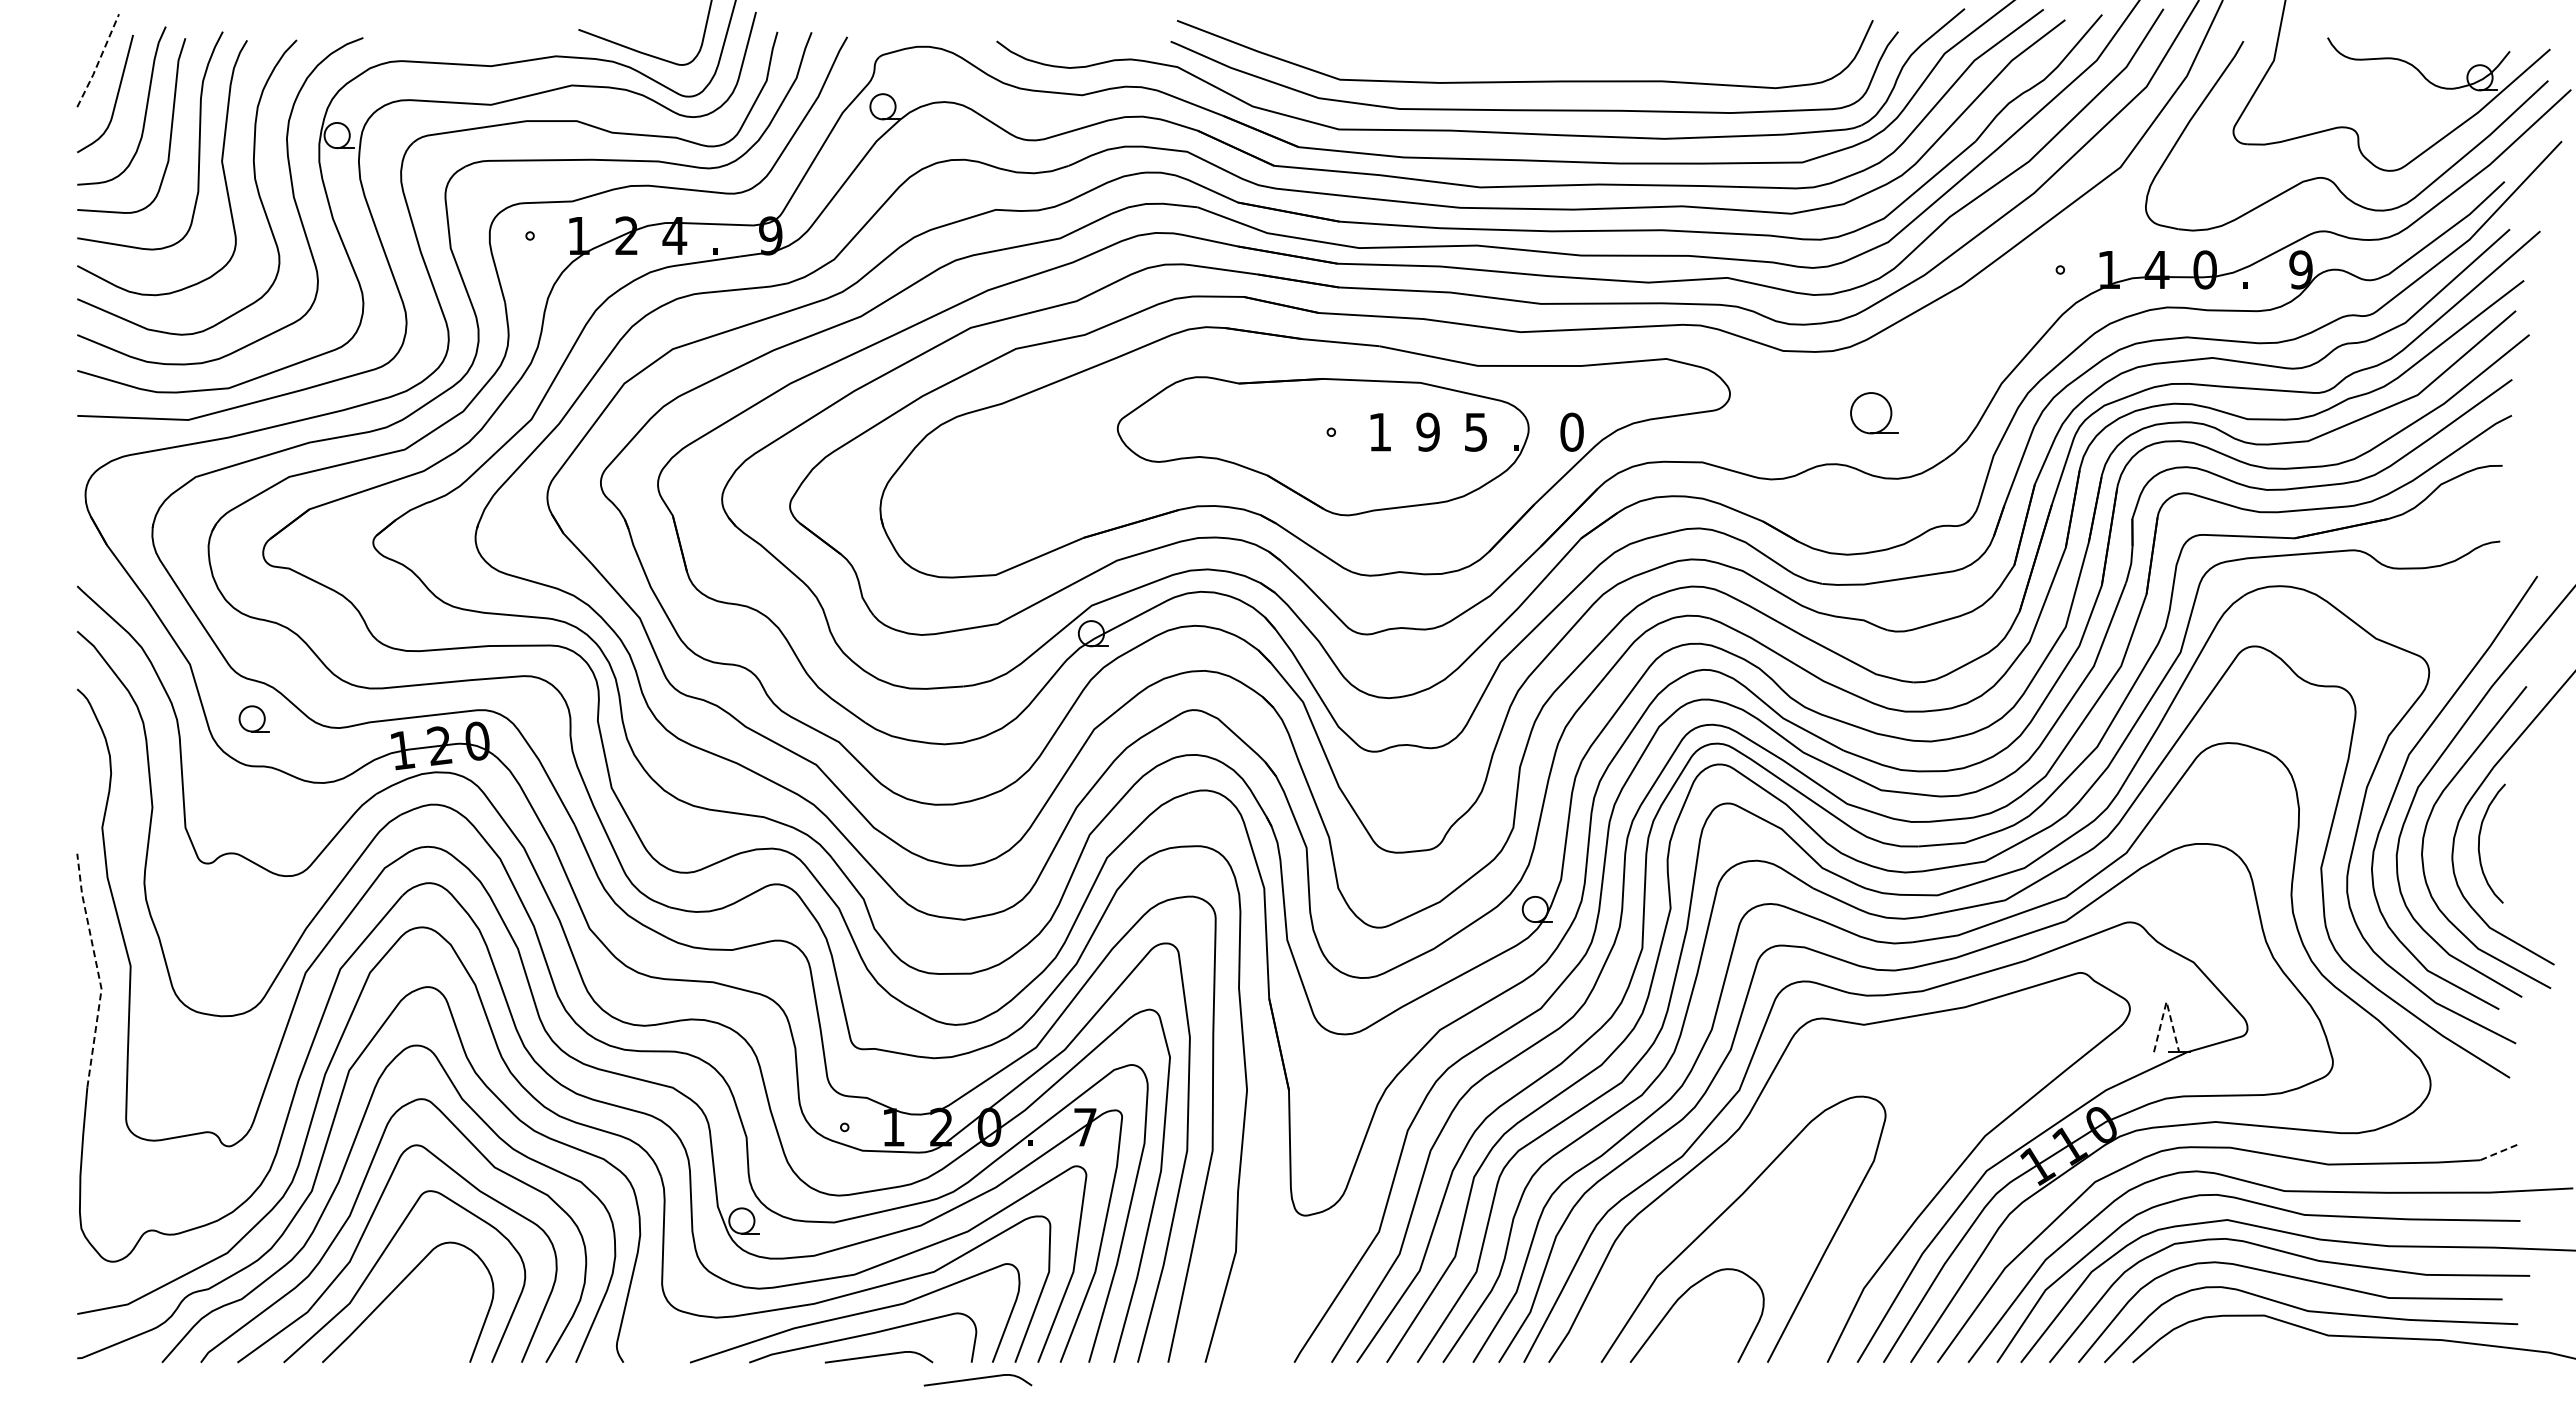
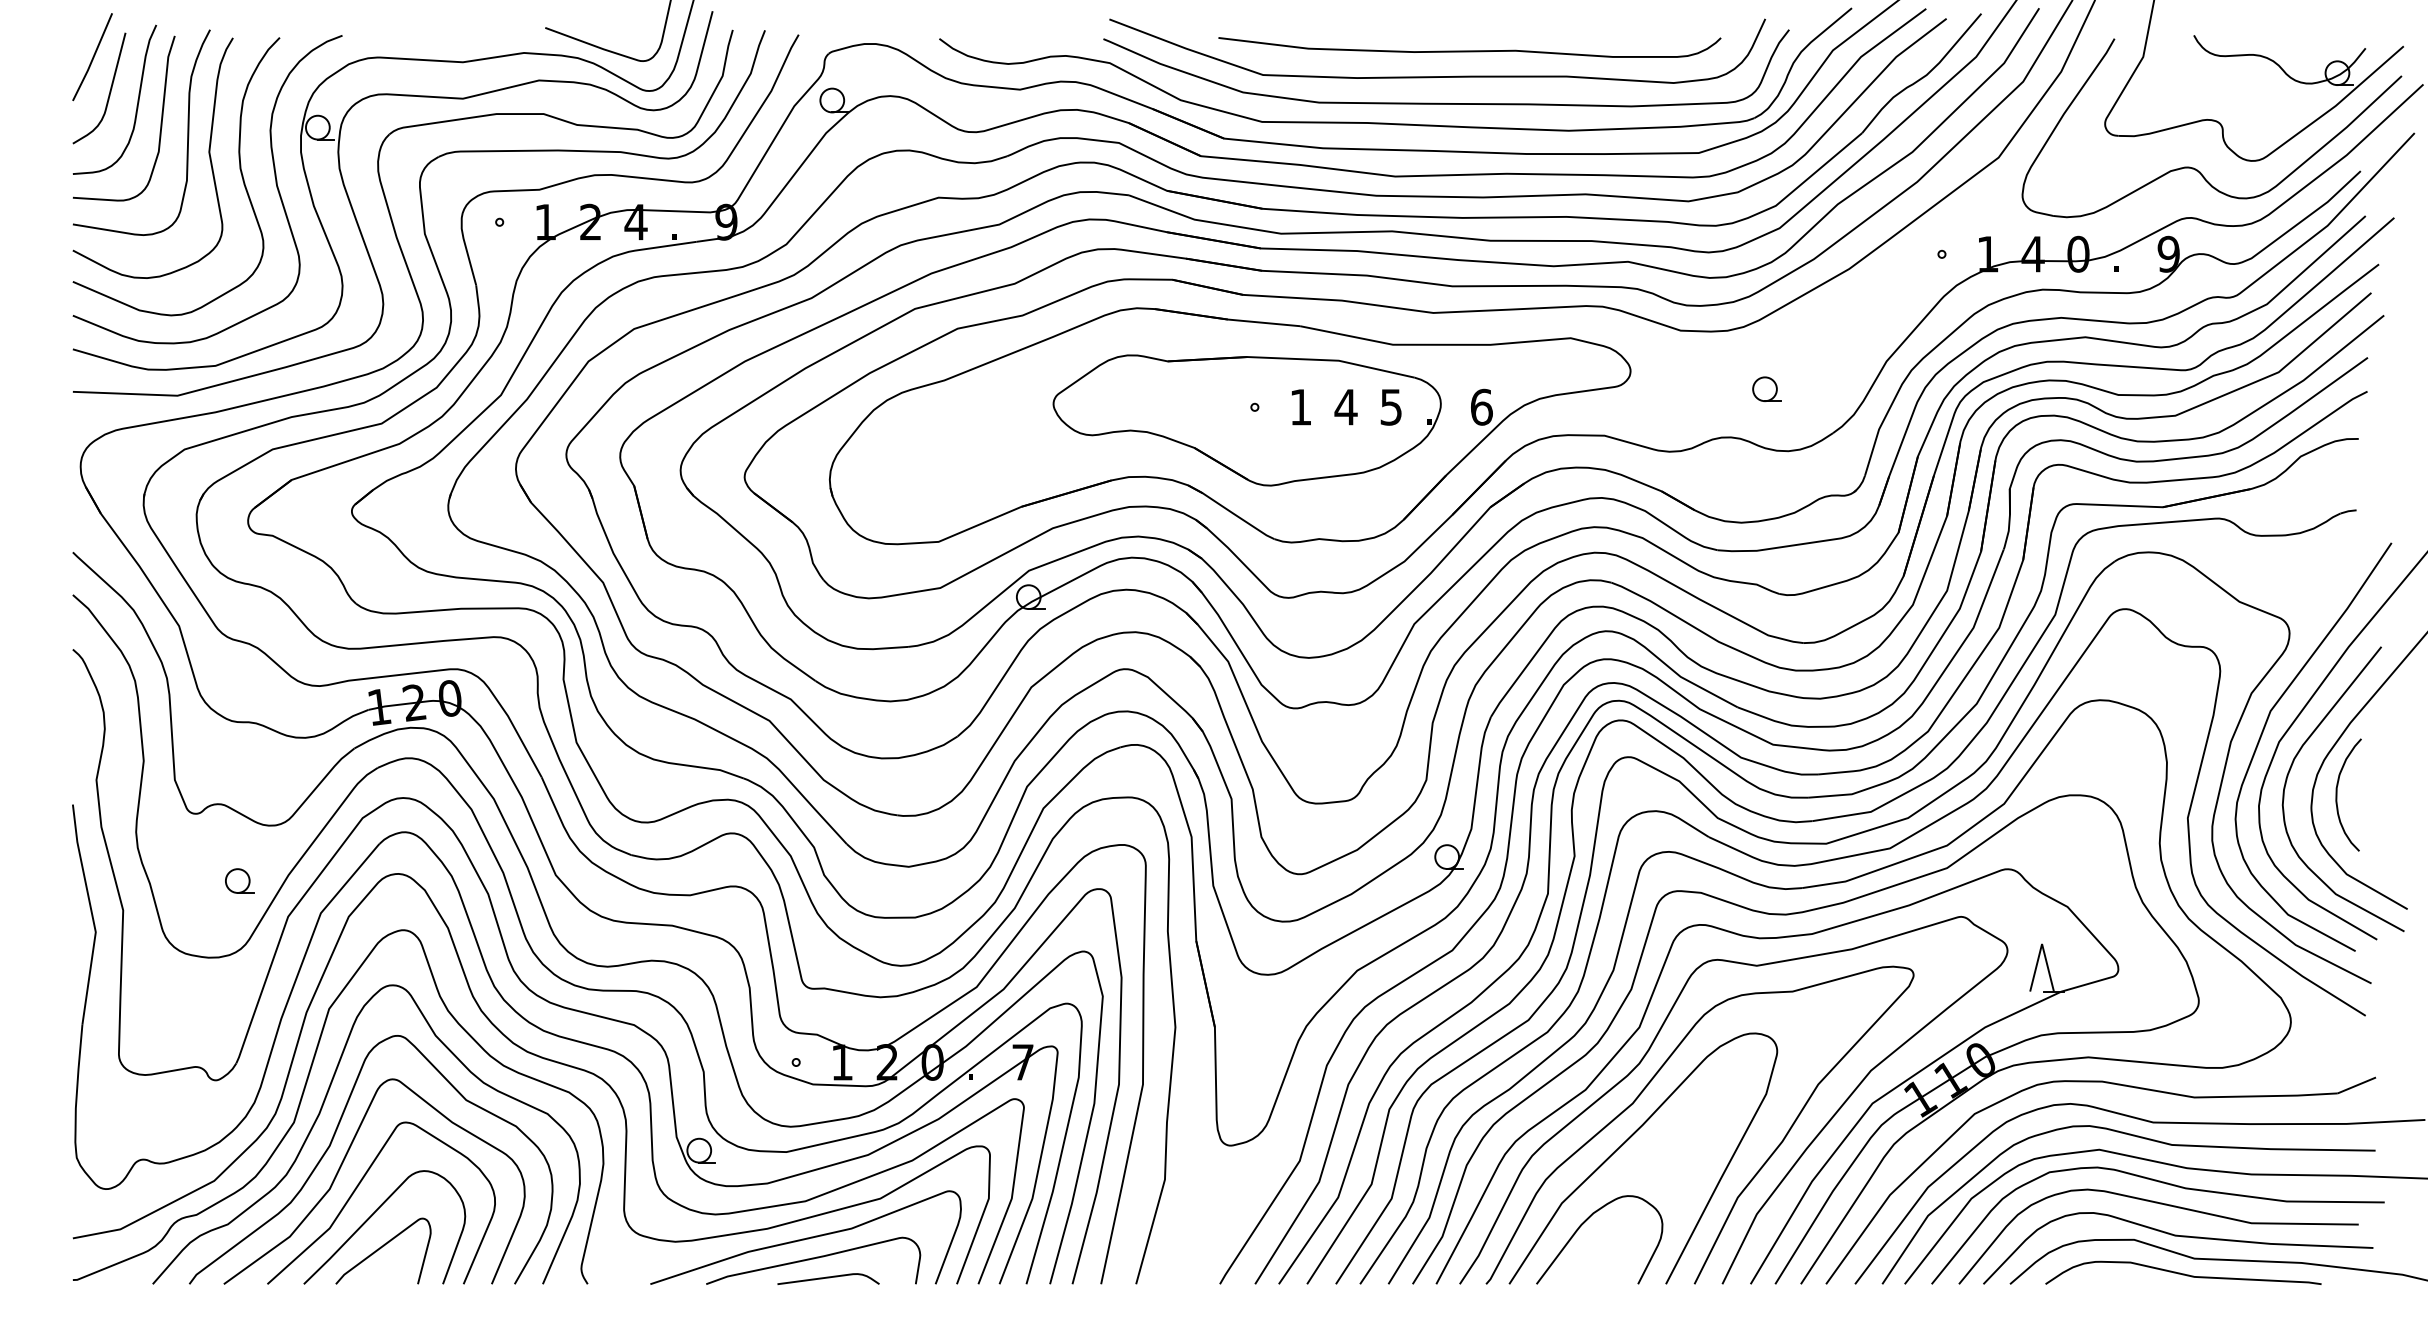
curve: (1559, 53) -> (1469, 50), added
line: (98, 62) -> (92, 58), dashed -> solid
part: (1874, 412) -> (1766, 388), size x0.62
text: (1427, 431) -> (1345, 406), 9 -> 4
text: (1571, 431) -> (1481, 406), 0 -> 6
part: (253, 718) -> (238, 880), moved
line: (97, 969) -> (91, 913), dashed -> solid
line: (2166, 1001) -> (2041, 943), dashed -> solid
line: (2500, 1151) -> (2356, 1085), dashed -> solid
curve: (1748, 1152) -> (1648, 1086), added
curve: (404, 1324) -> (381, 1248), added
curve: (2316, 1351) -> (2183, 1273), added
curve: (977, 1379) -> (921, 1300), removed

